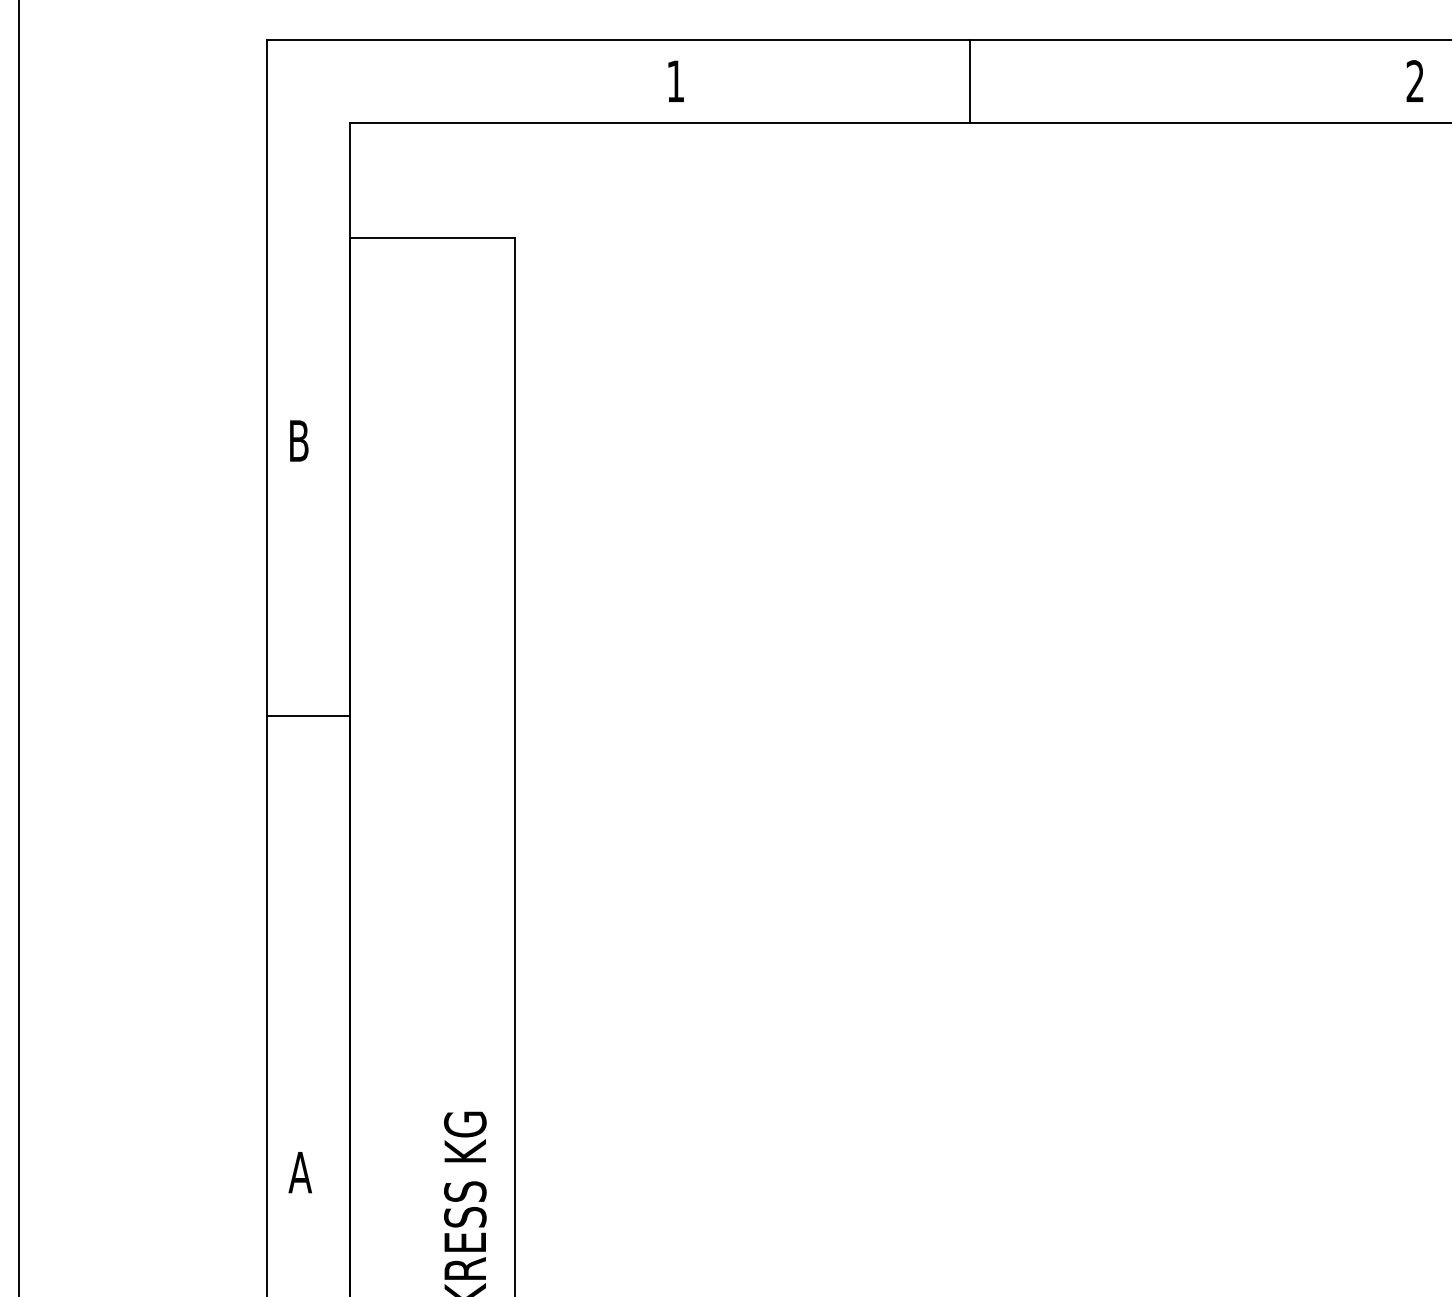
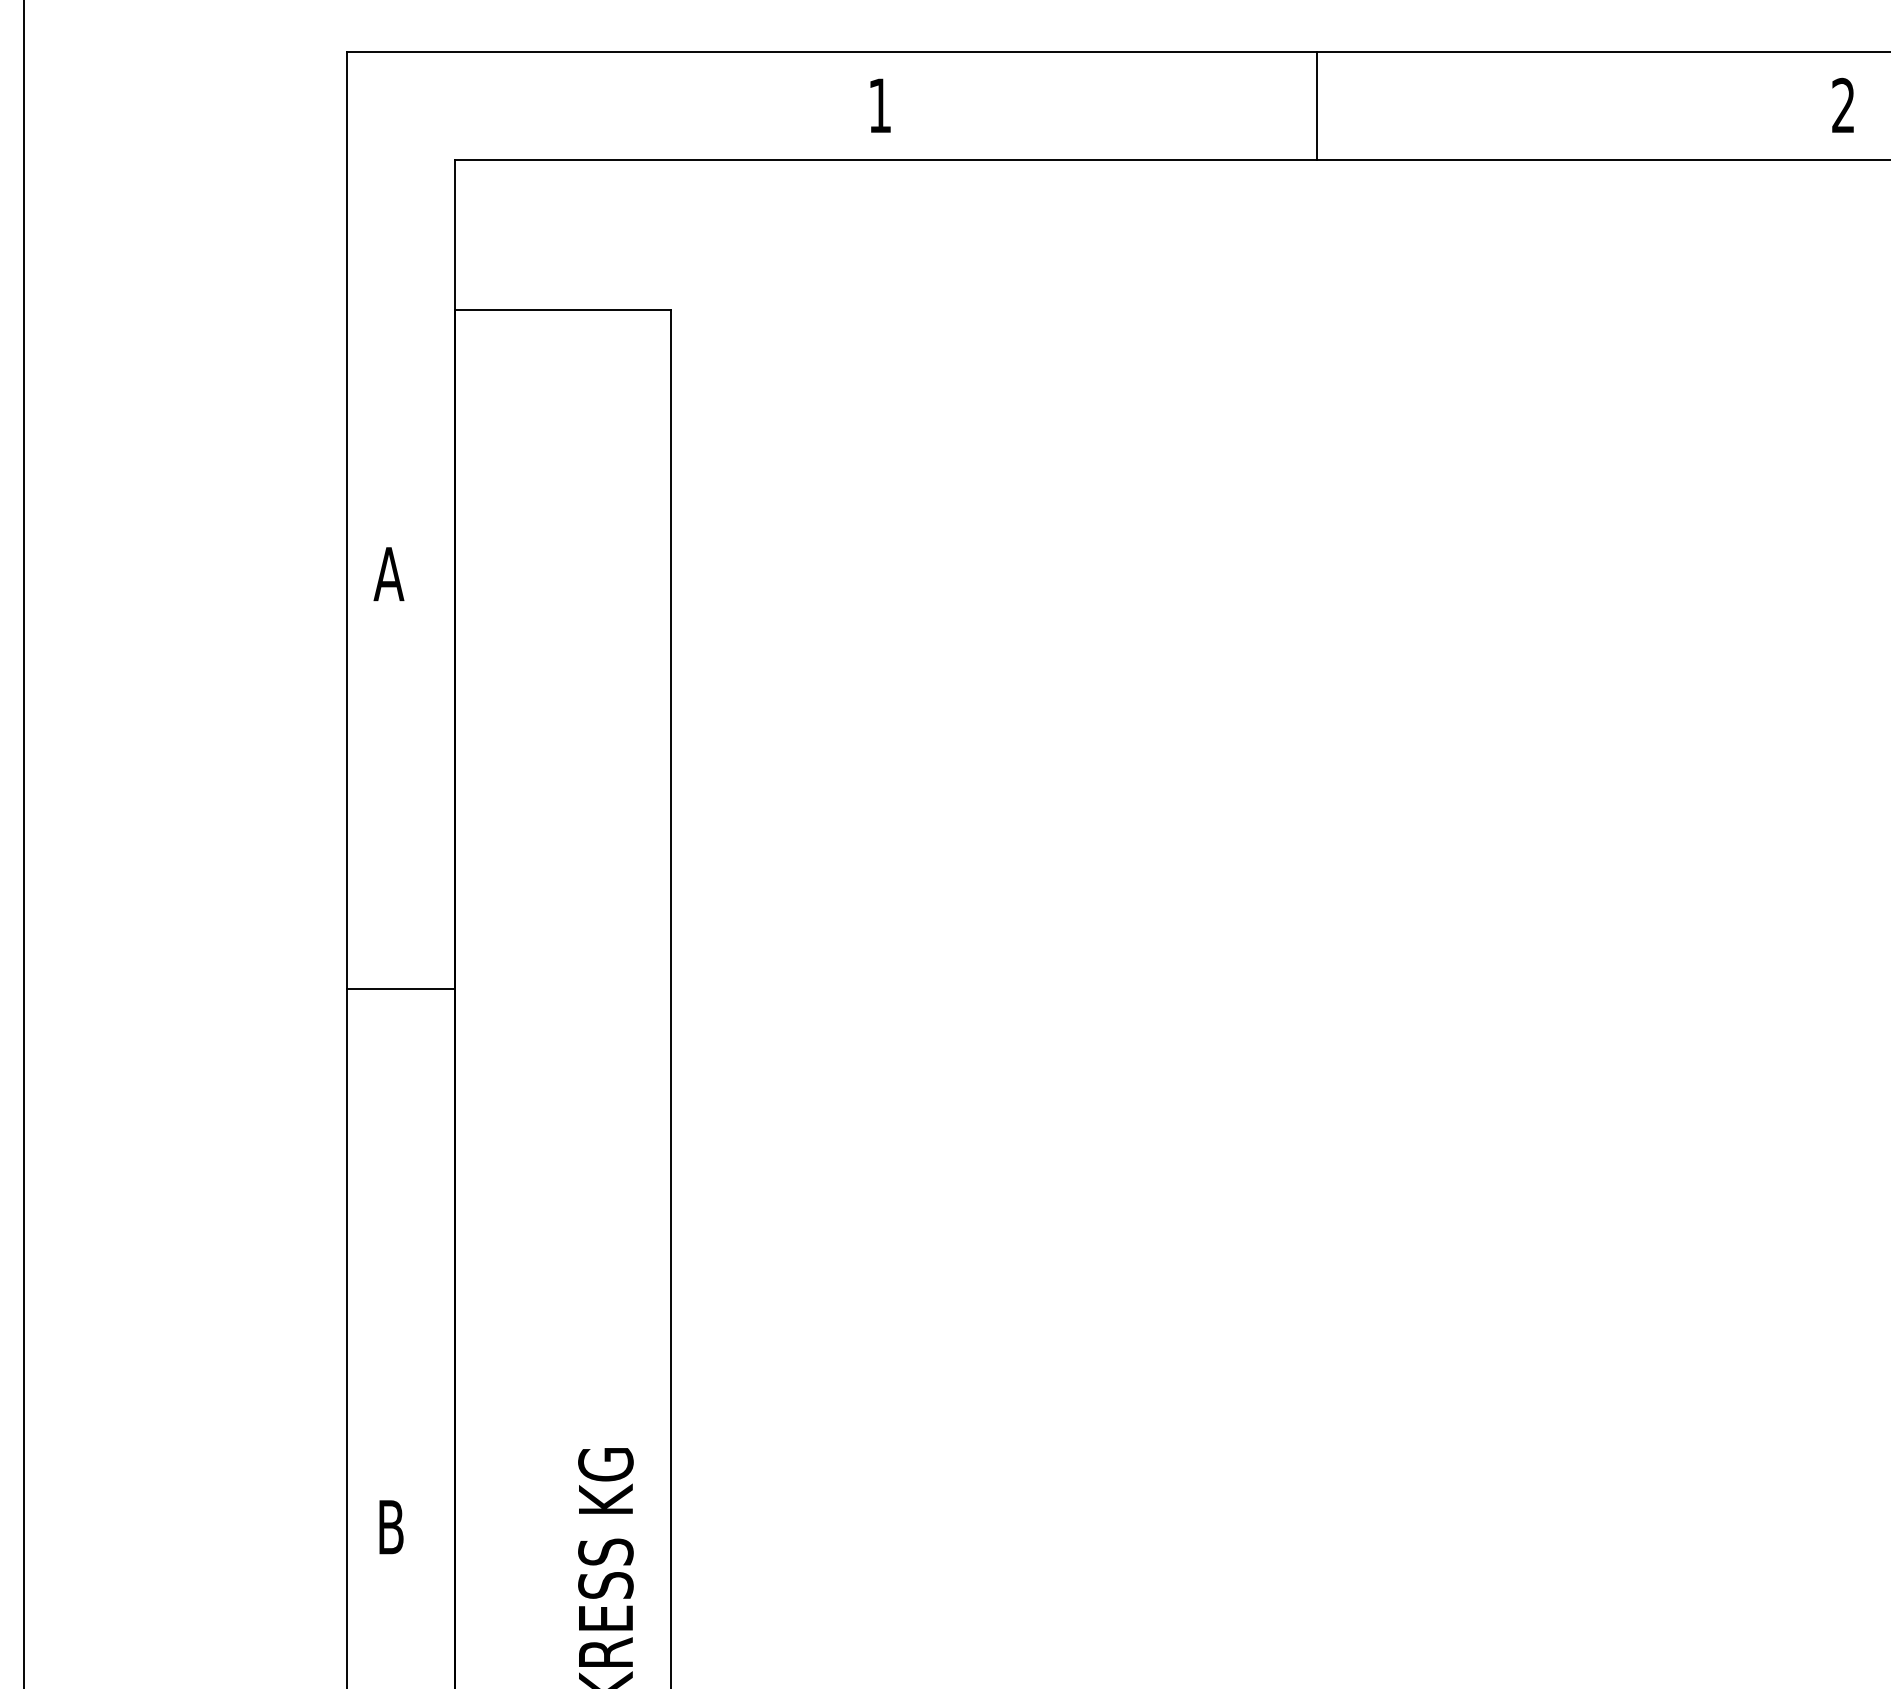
line: (970, 81) -> (1316, 105), moved
text: (298, 441) -> (388, 574), B -> A
line: (308, 716) -> (401, 988), moved
text: (299, 1172) -> (390, 1527), A -> B

